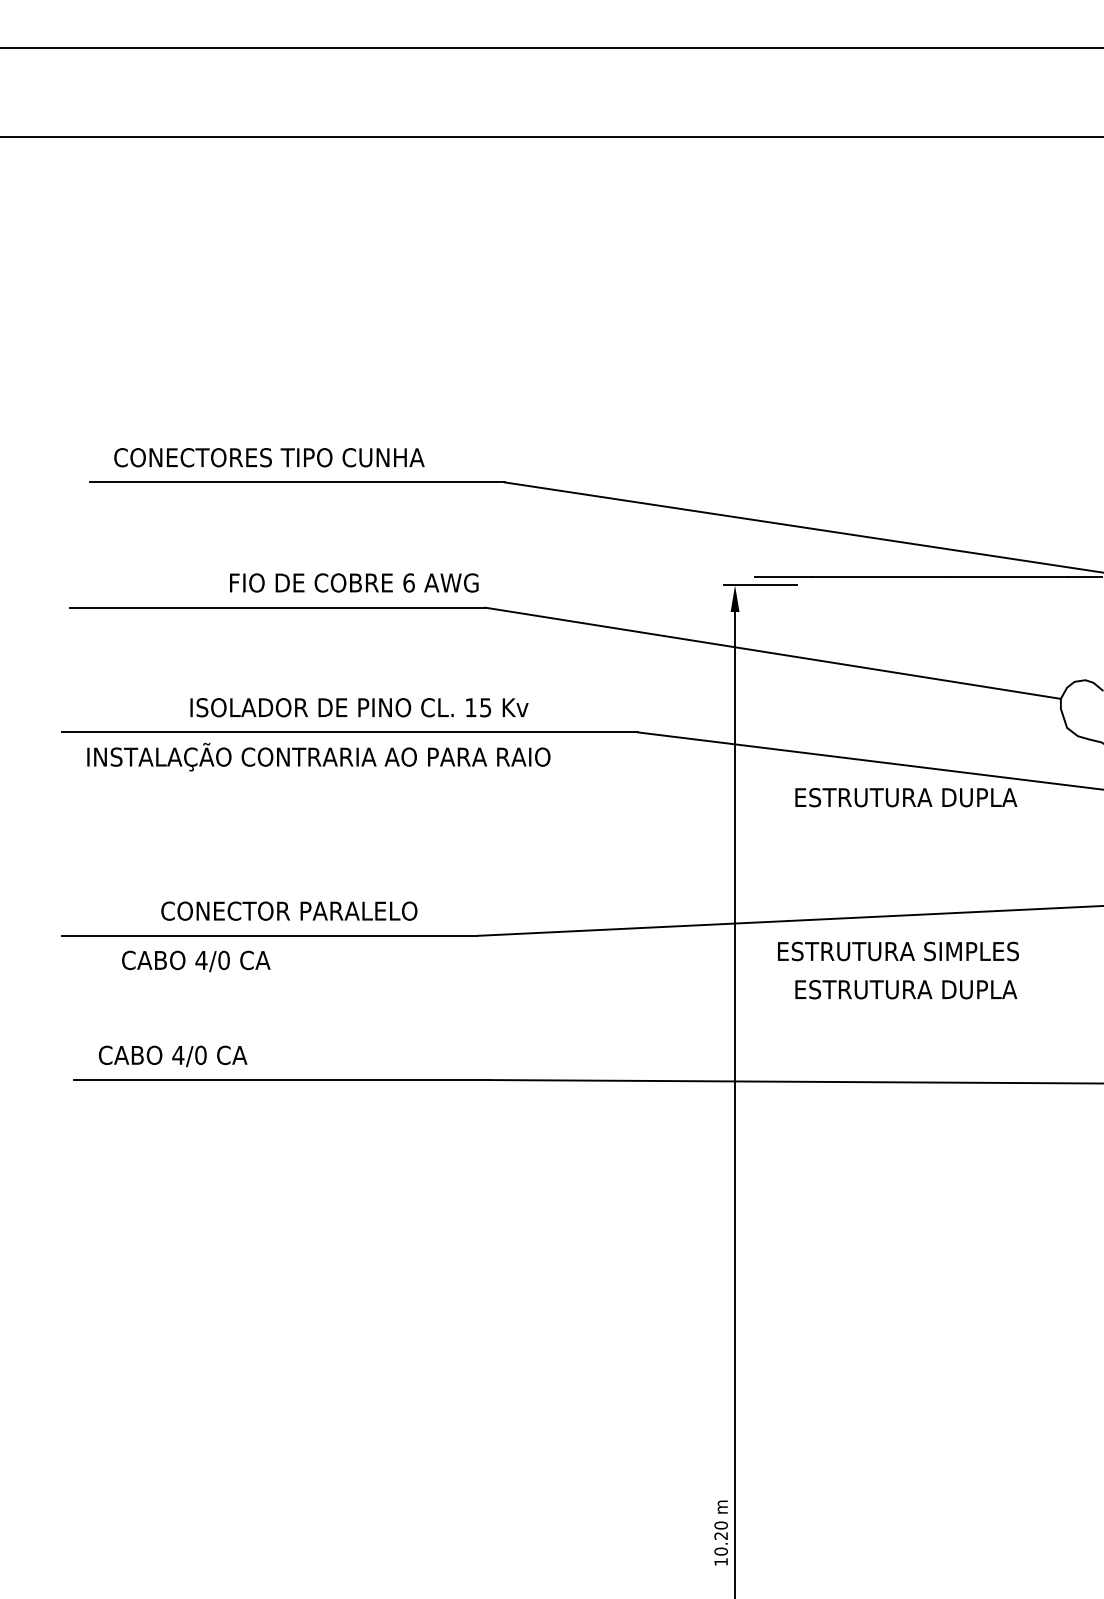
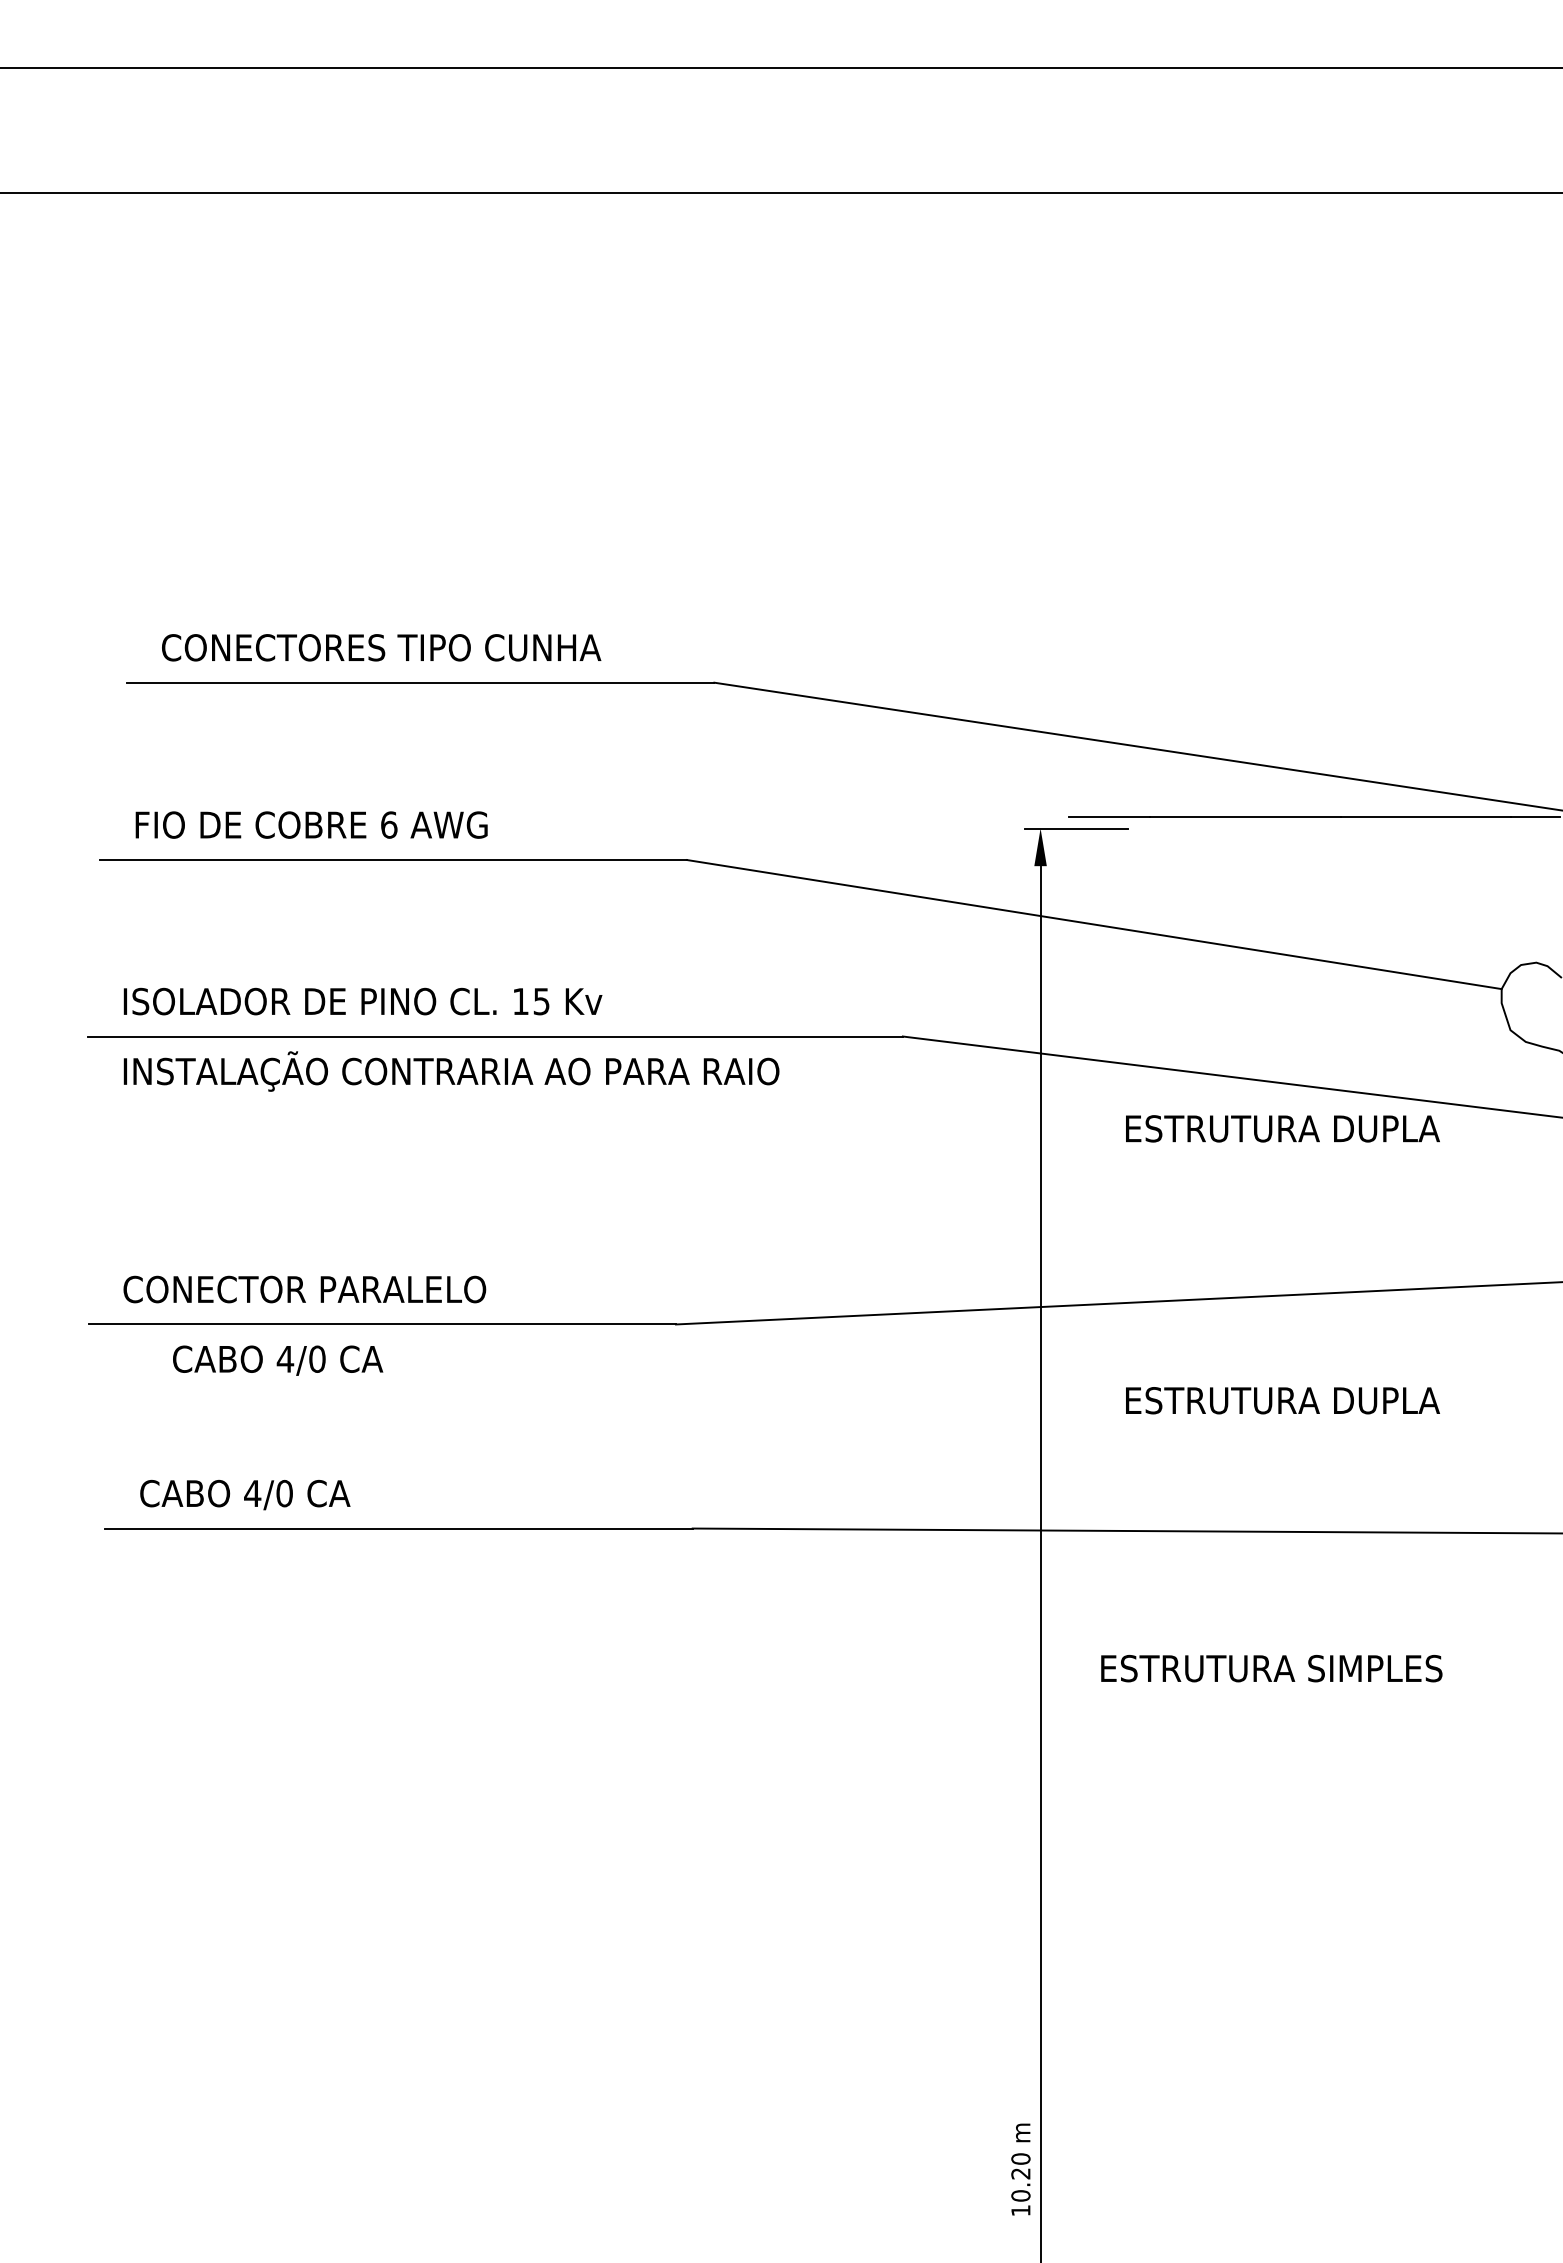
text: (354, 582) -> (311, 824), moved
text: (359, 707) -> (362, 1001), moved
text: (289, 911) -> (304, 1289), moved
text: (898, 951) -> (1271, 1668), moved

